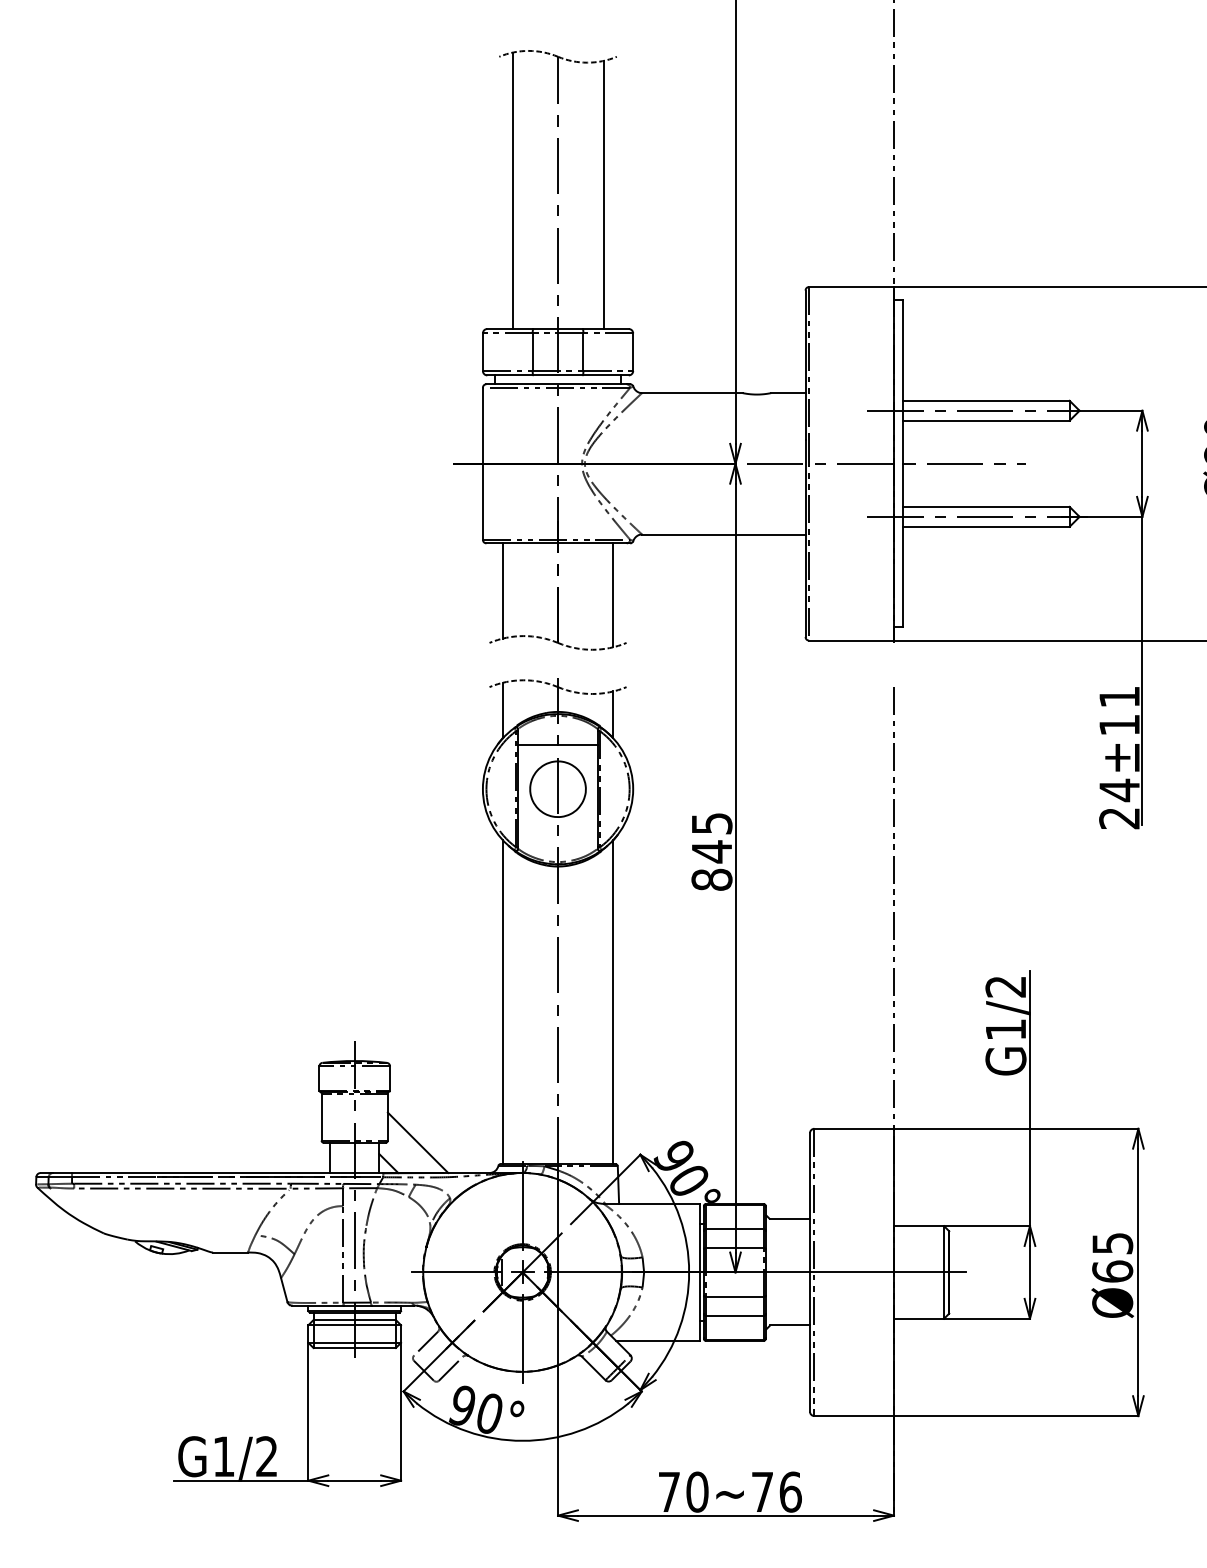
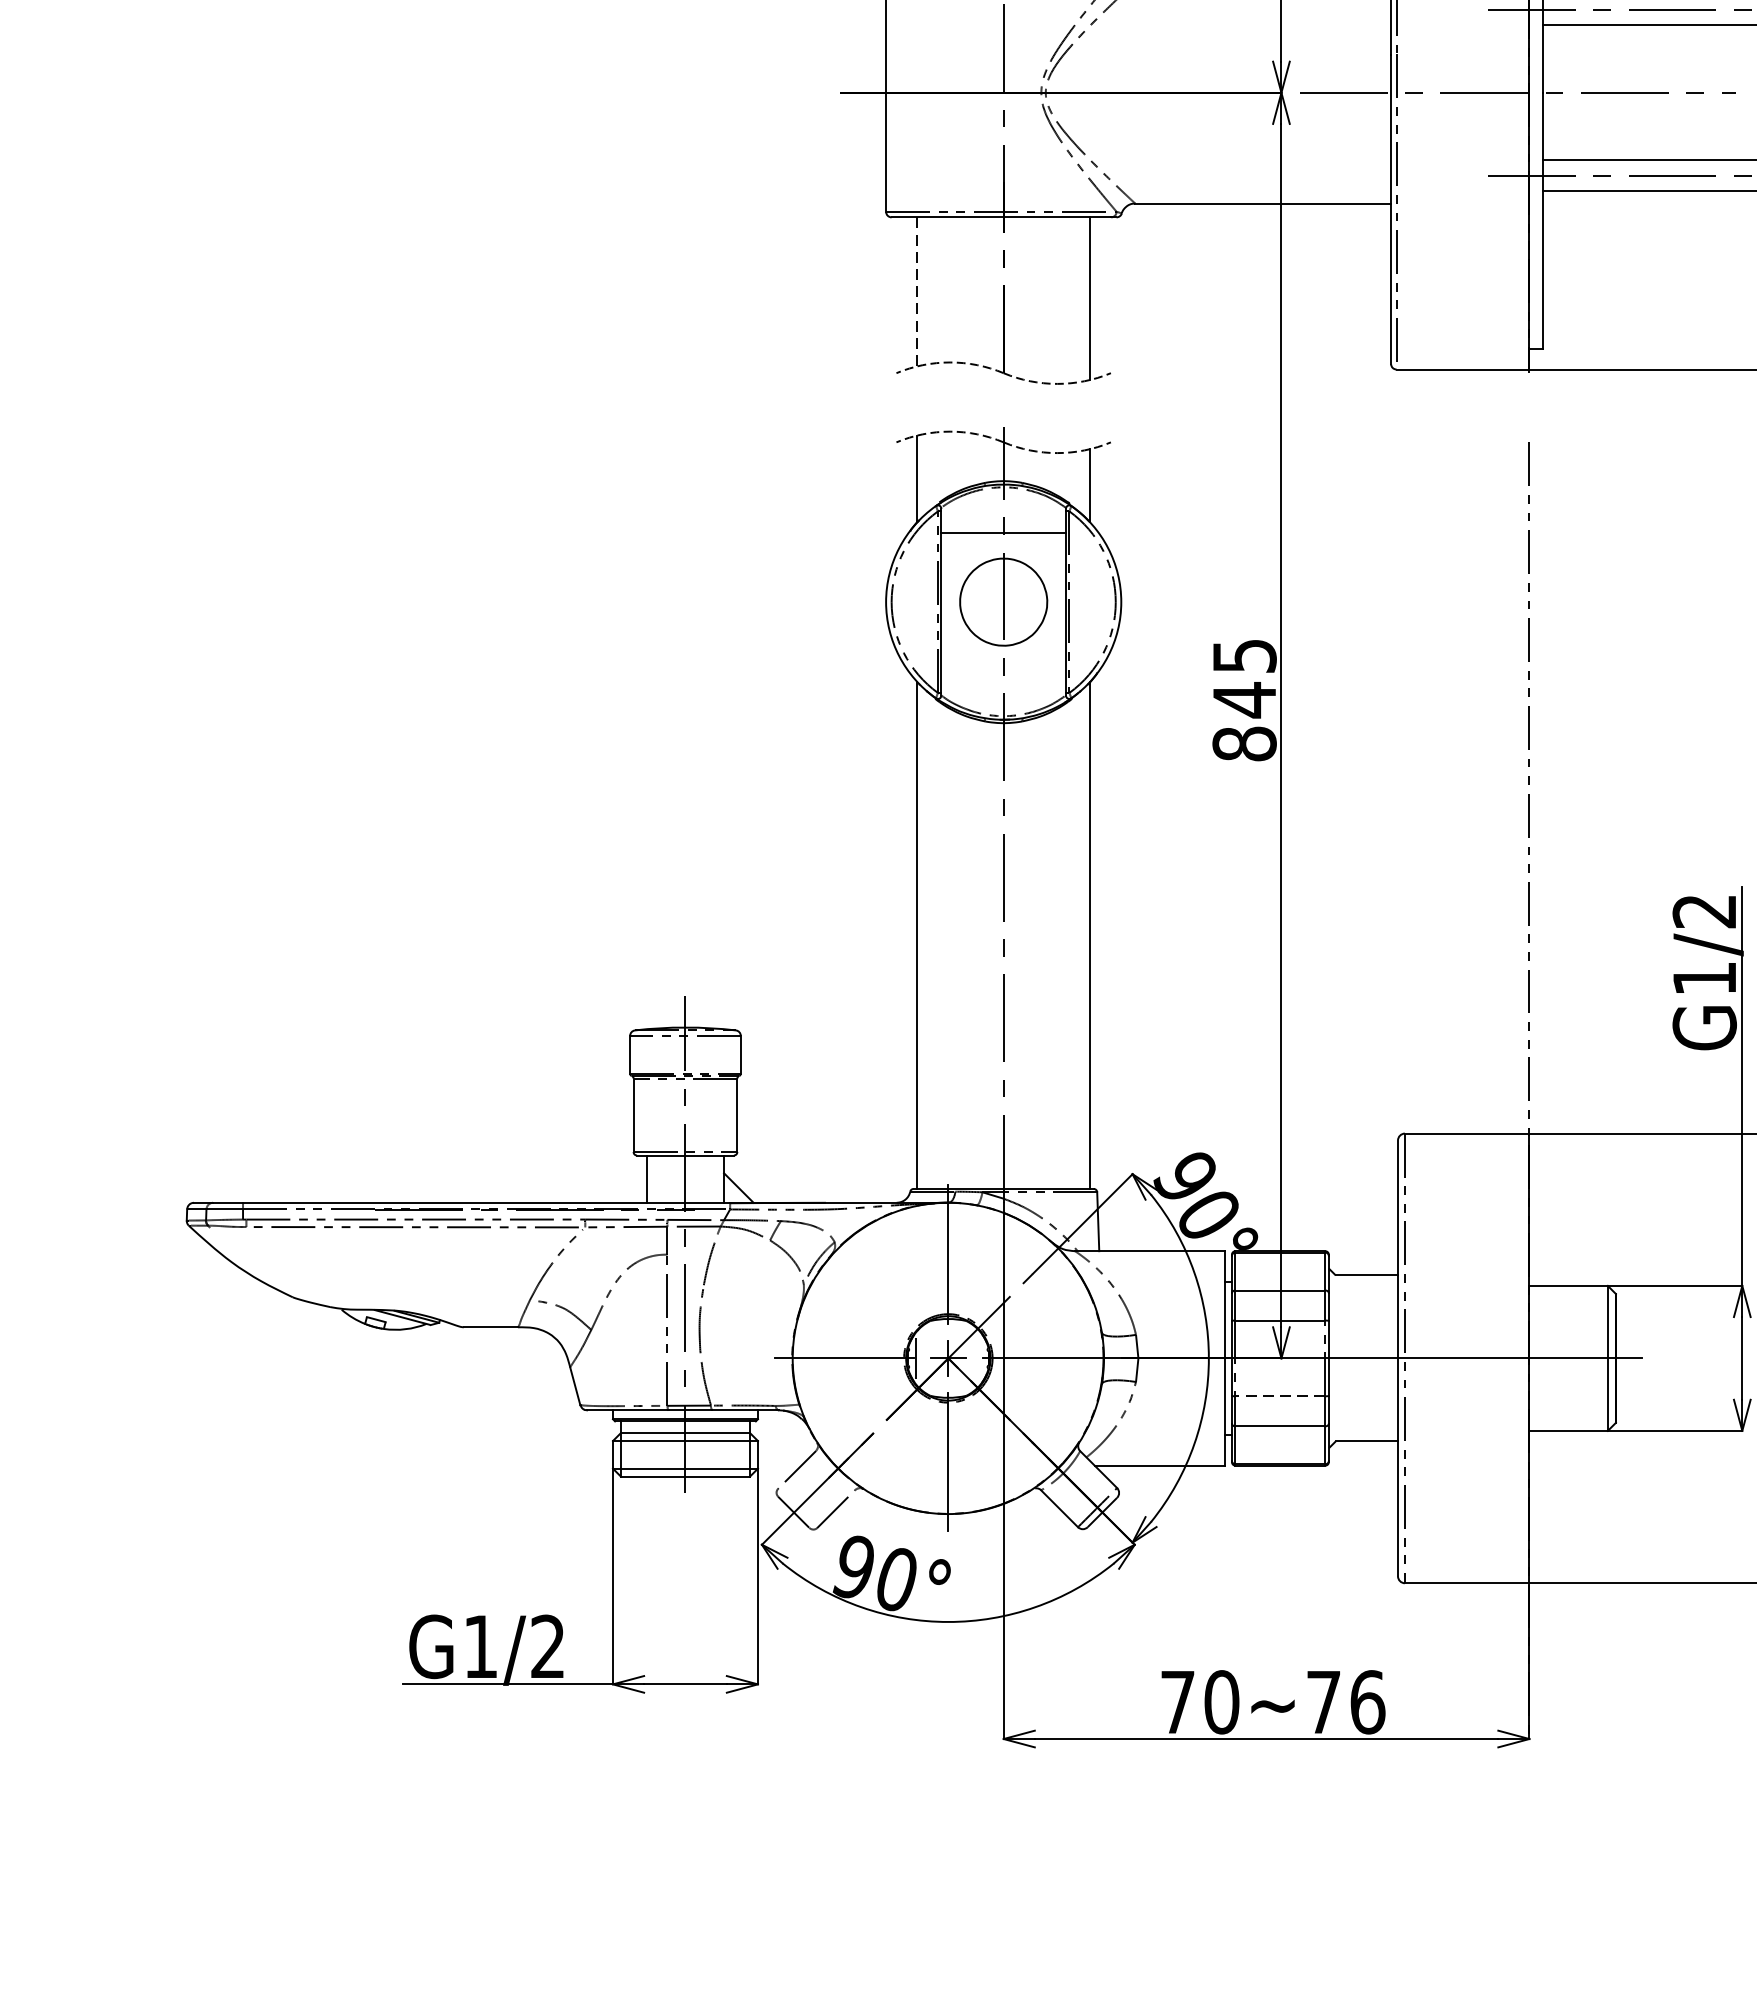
line: (502, 590) -> (916, 291), solid -> dashed
line: (417, 1142) -> (783, 1155), removed
line: (734, 1296) -> (1279, 1396), solid -> dashed

